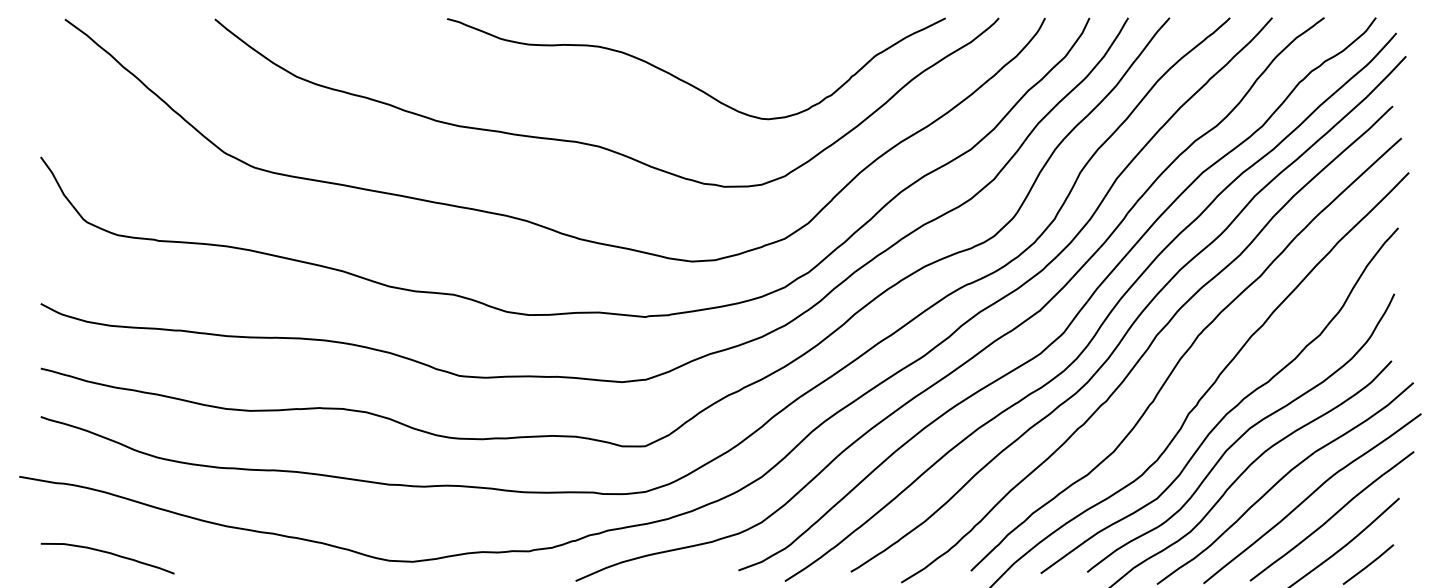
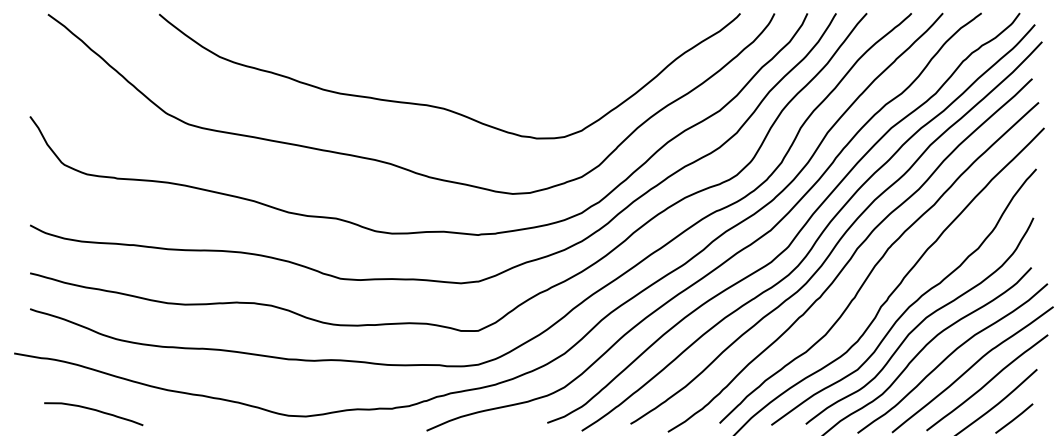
curve: (688, 82) -> (510, 61), removed
curve: (107, 553) -> (93, 410), moved

